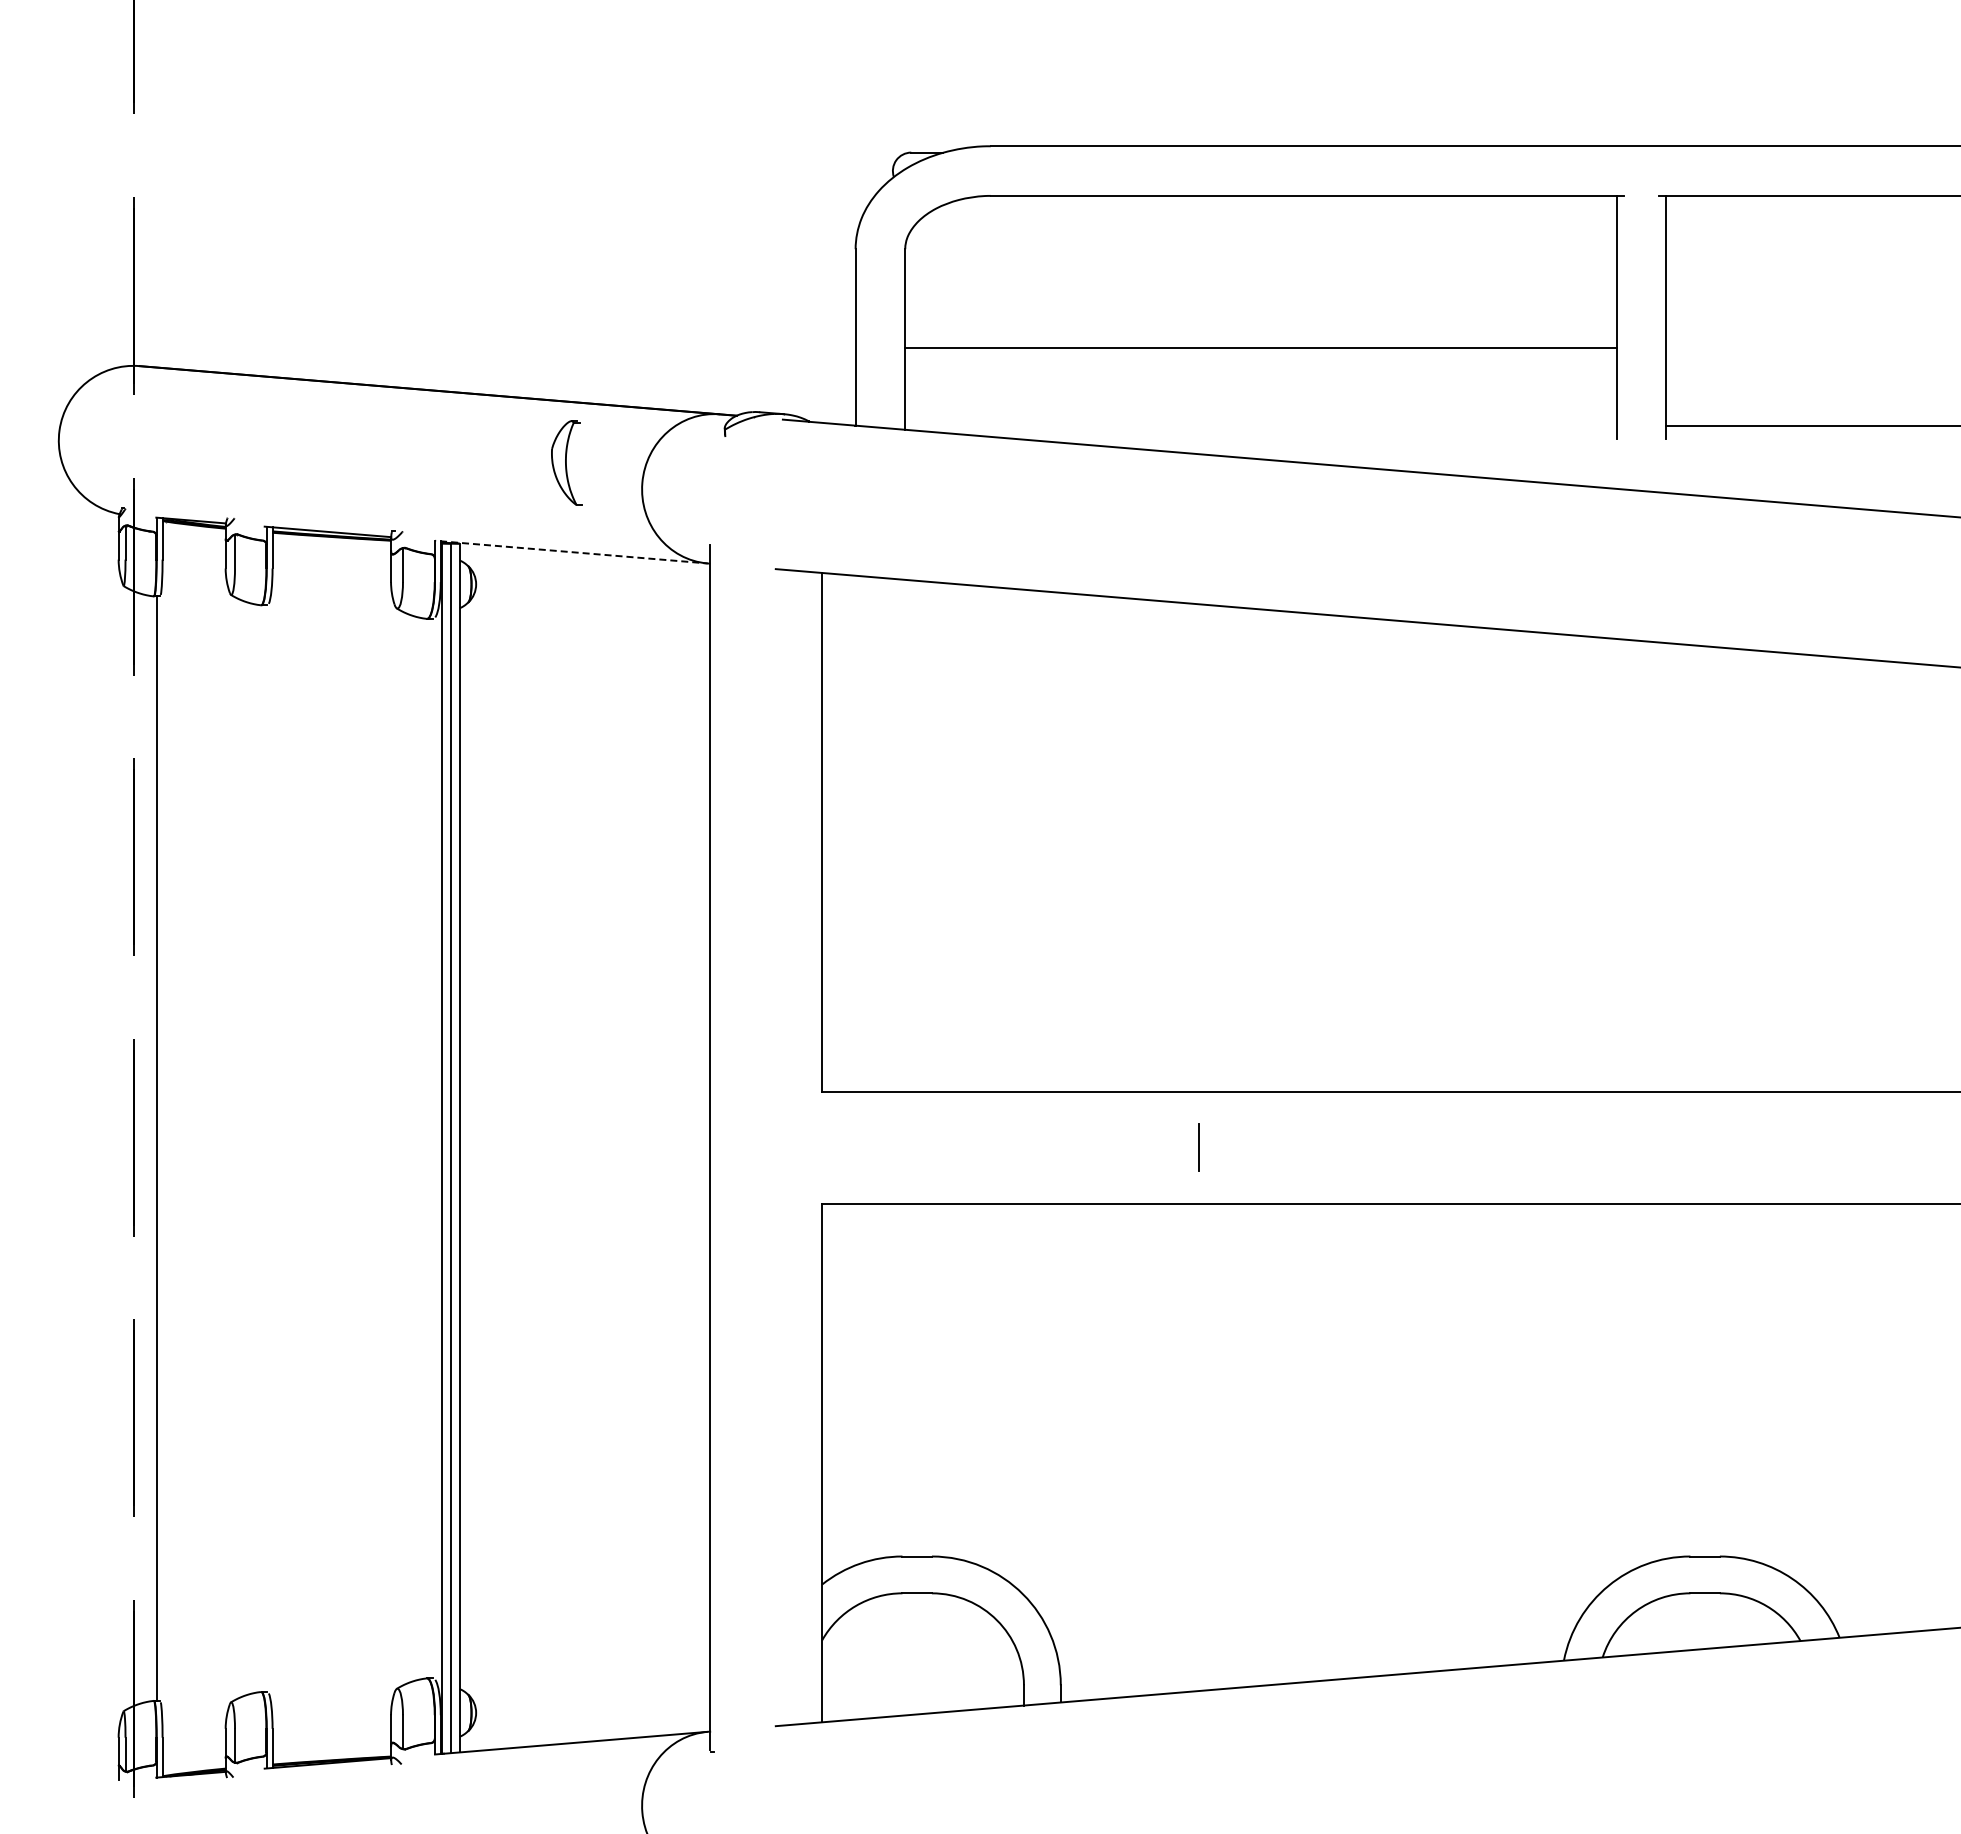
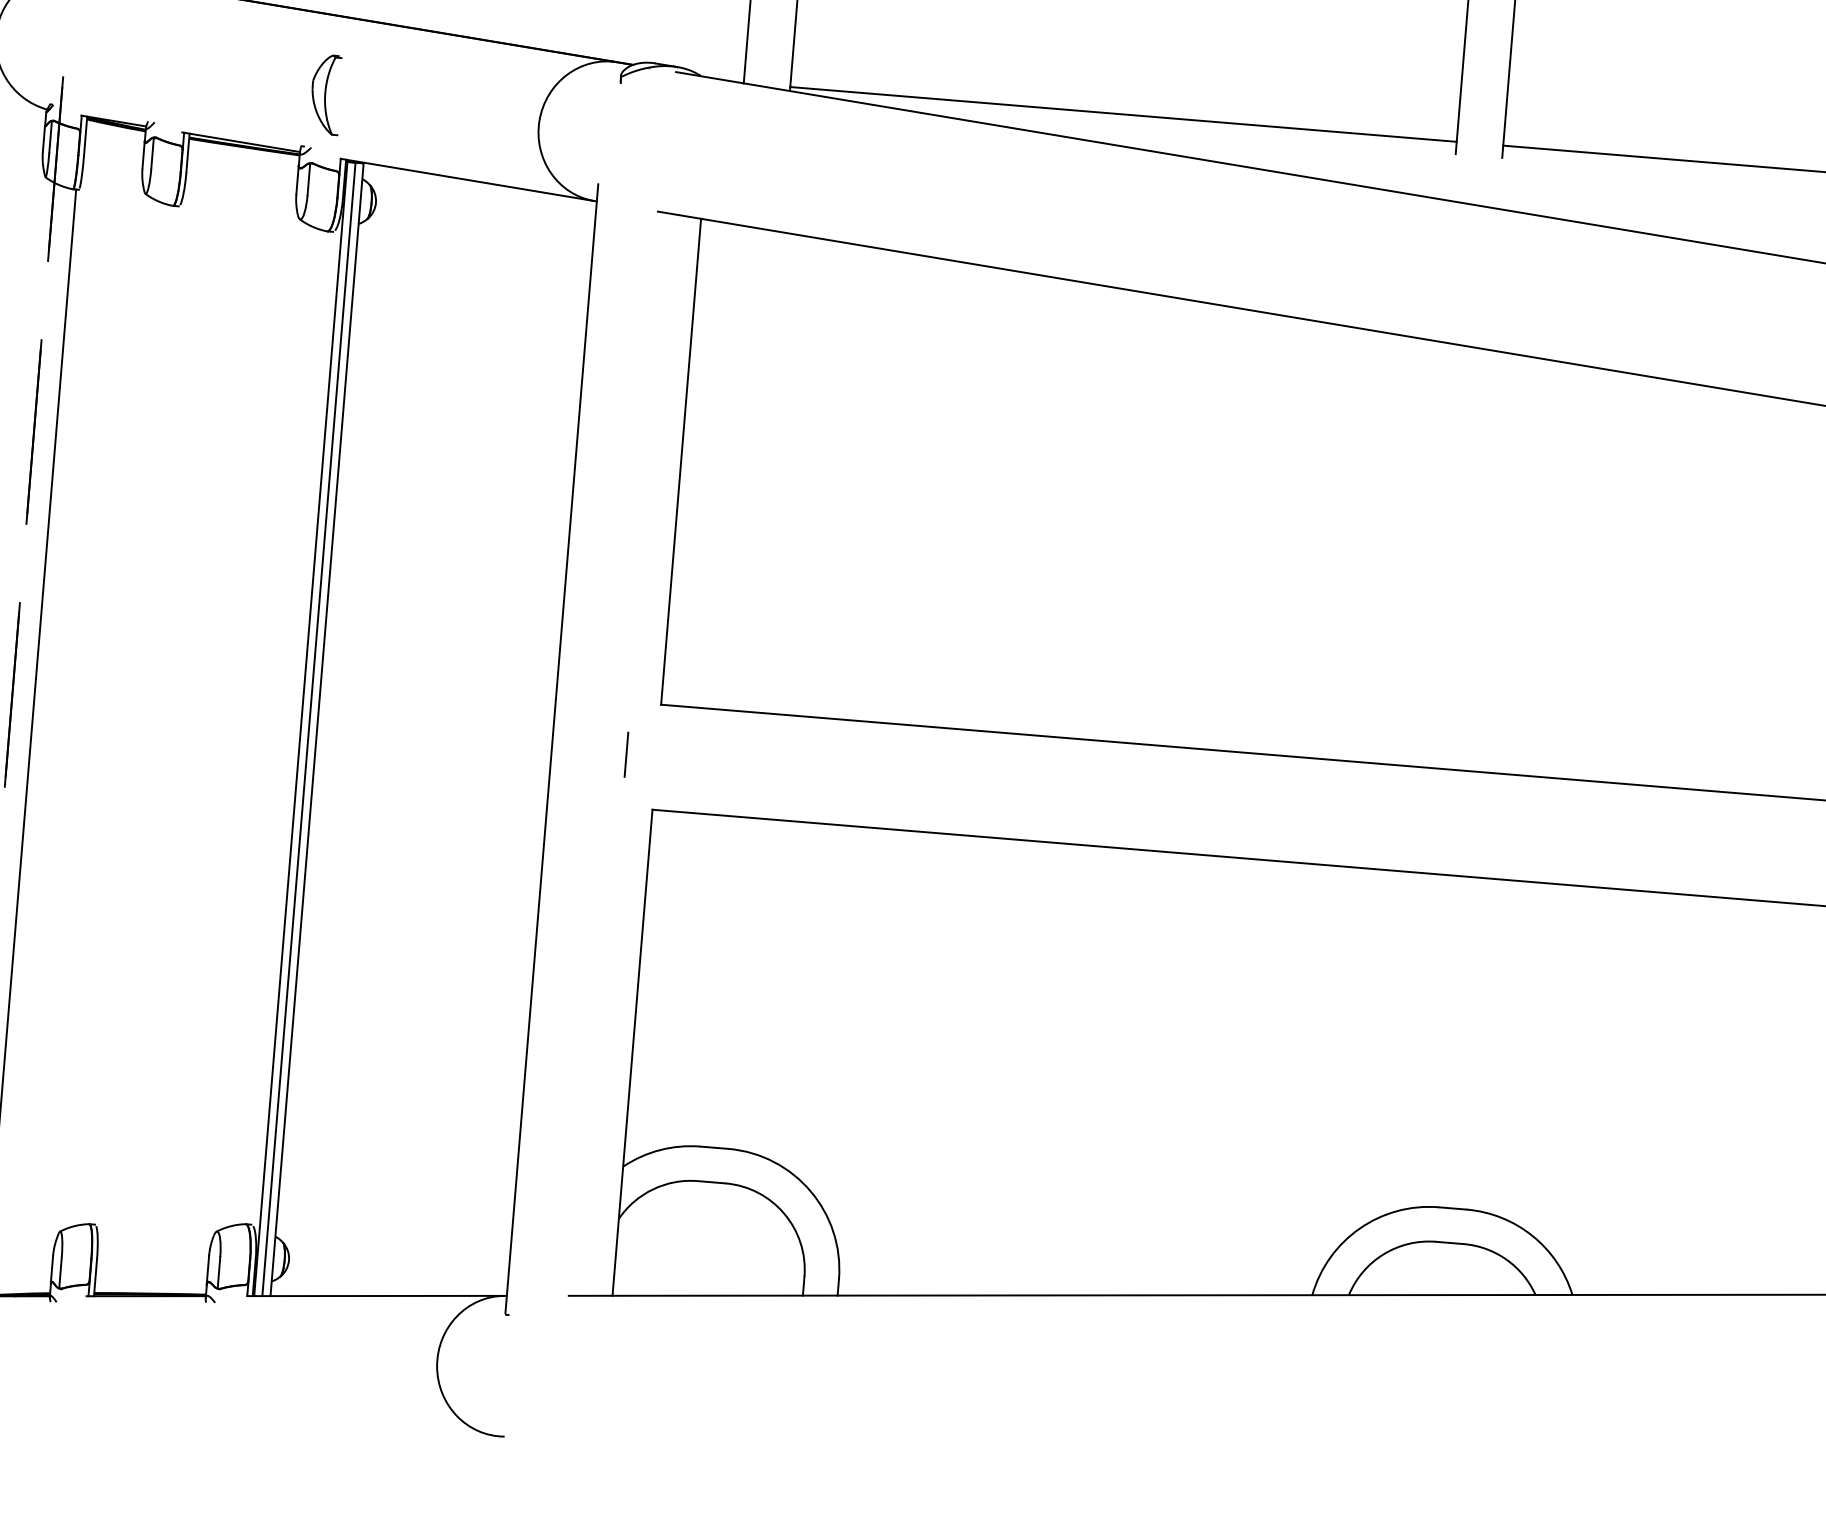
line: (1260, 347) -> (1123, 114), moved
part: (566, 462) -> (325, 94), moved
line: (572, 552) -> (468, 180), dashed -> solid
line: (1198, 1147) -> (626, 754), moved

